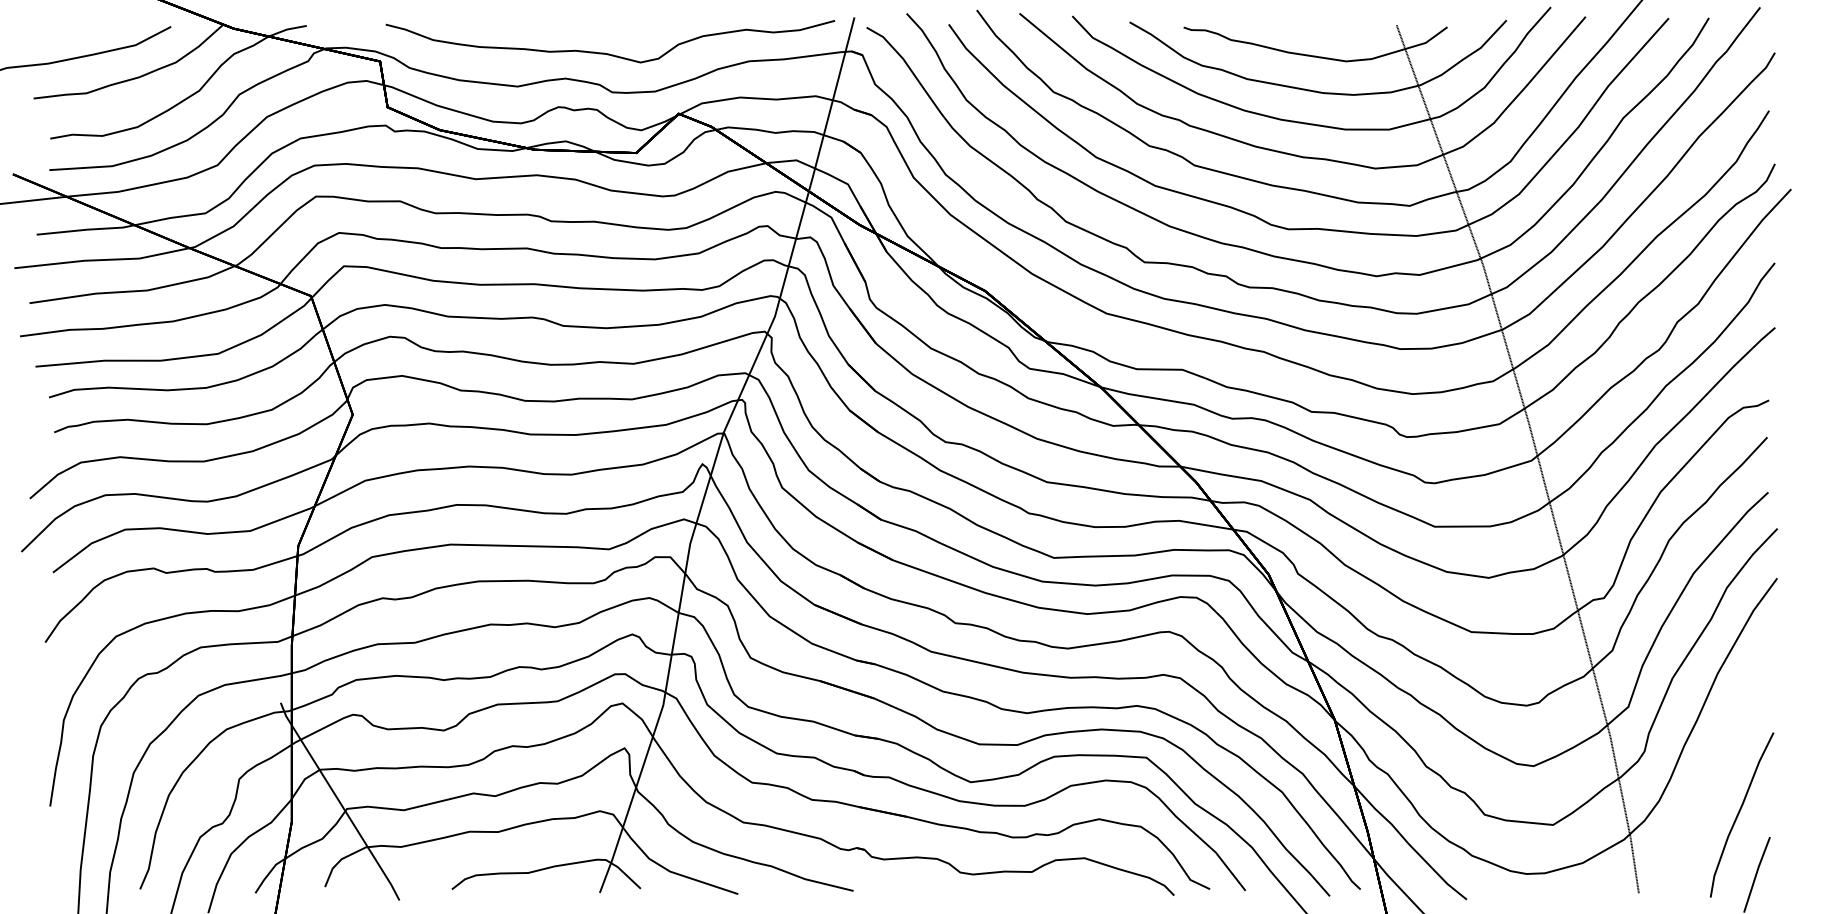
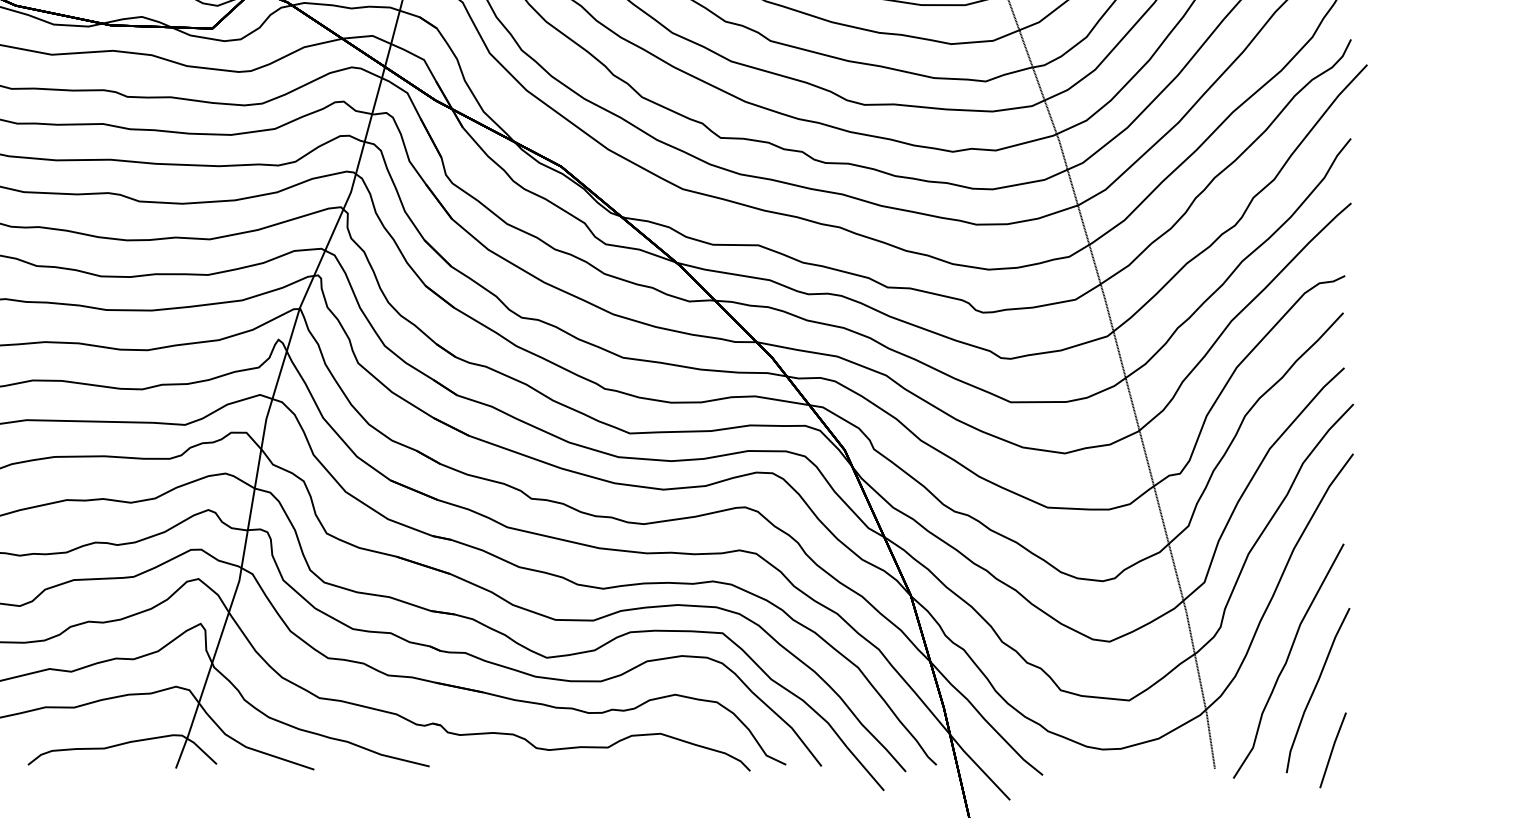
curve: (1711, 785) -> (1287, 661), added

